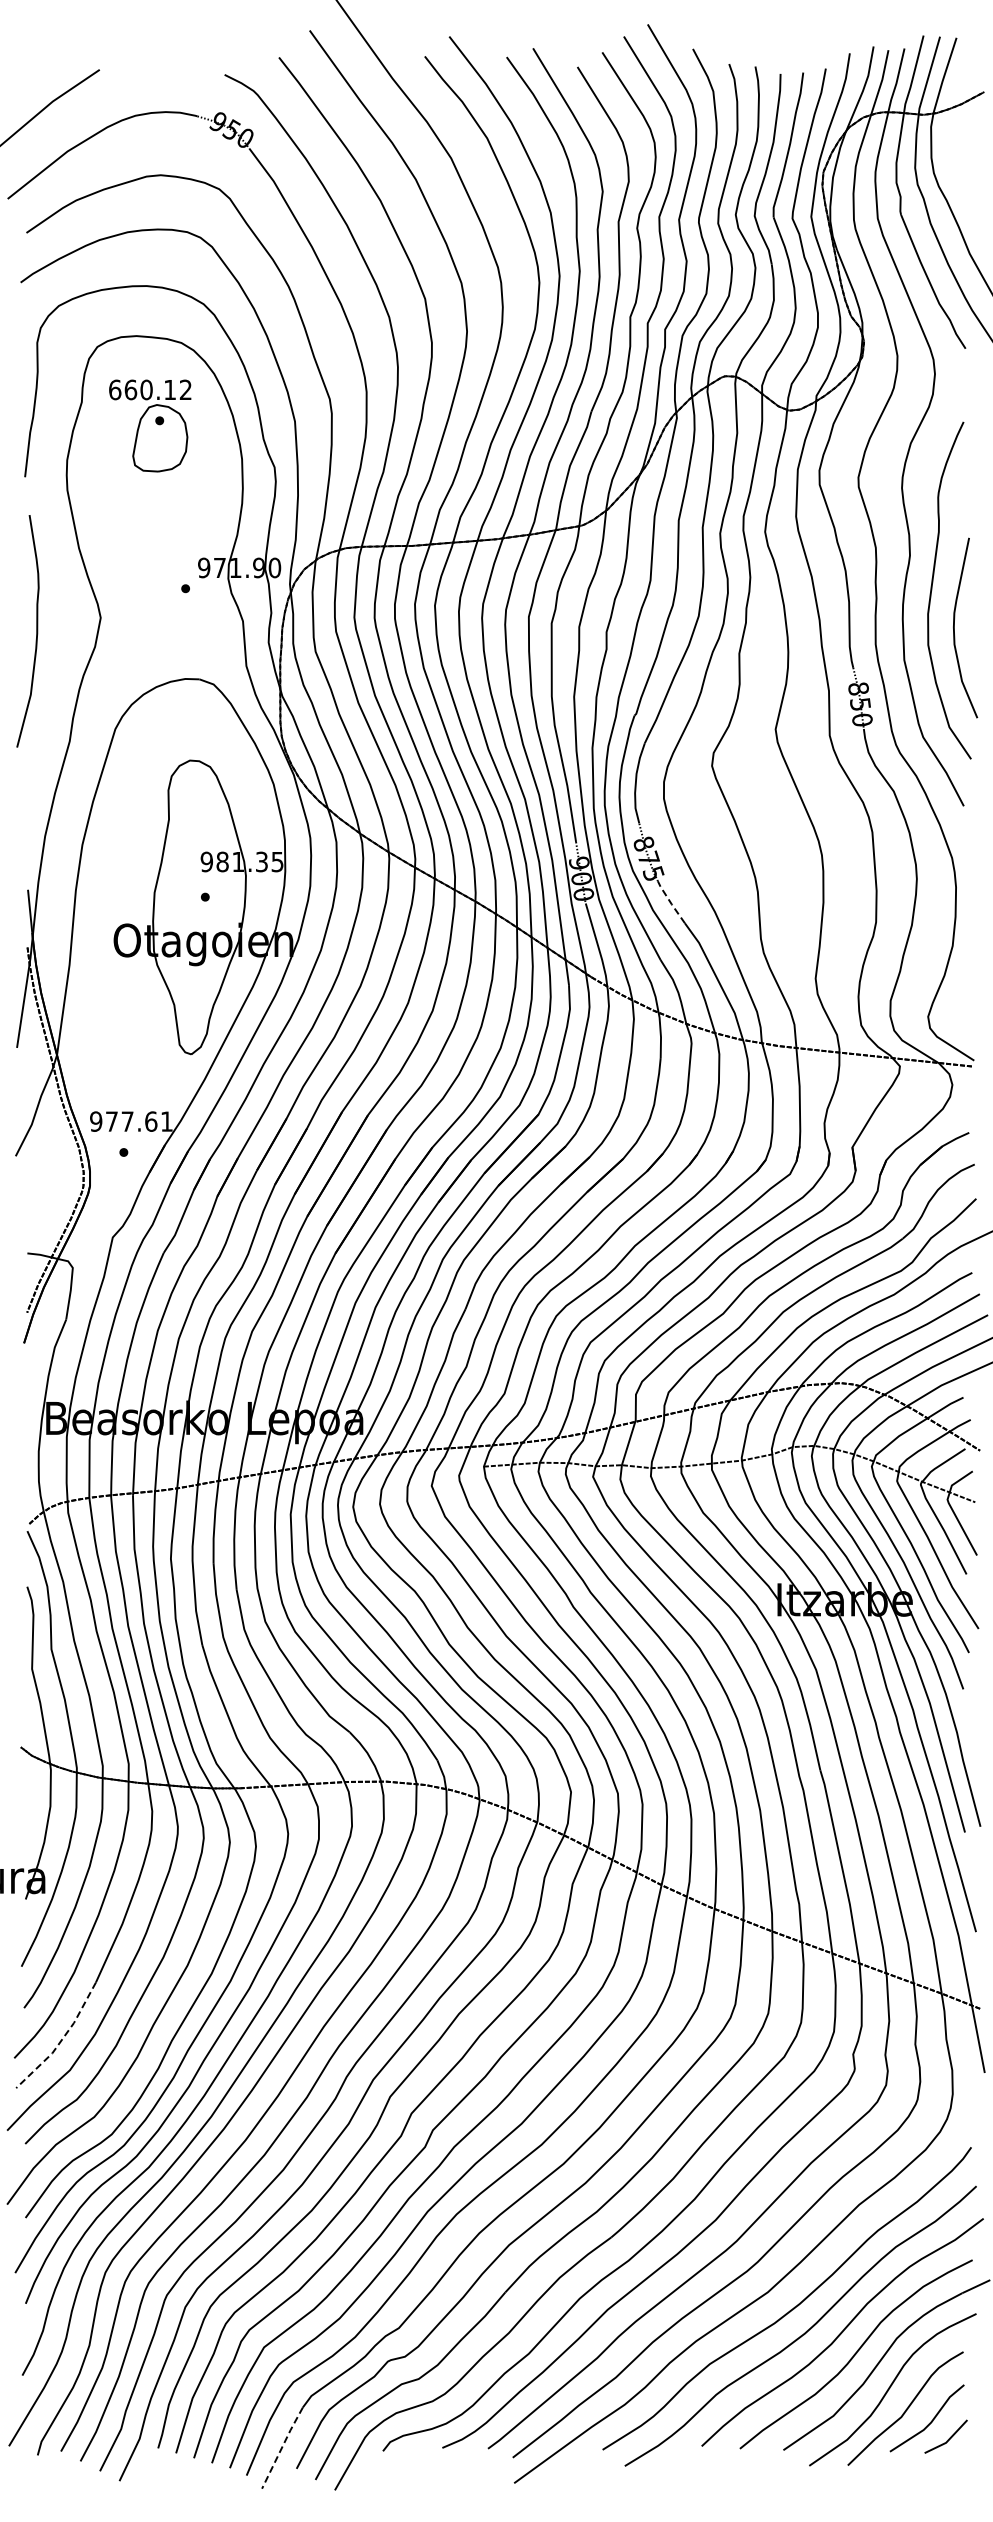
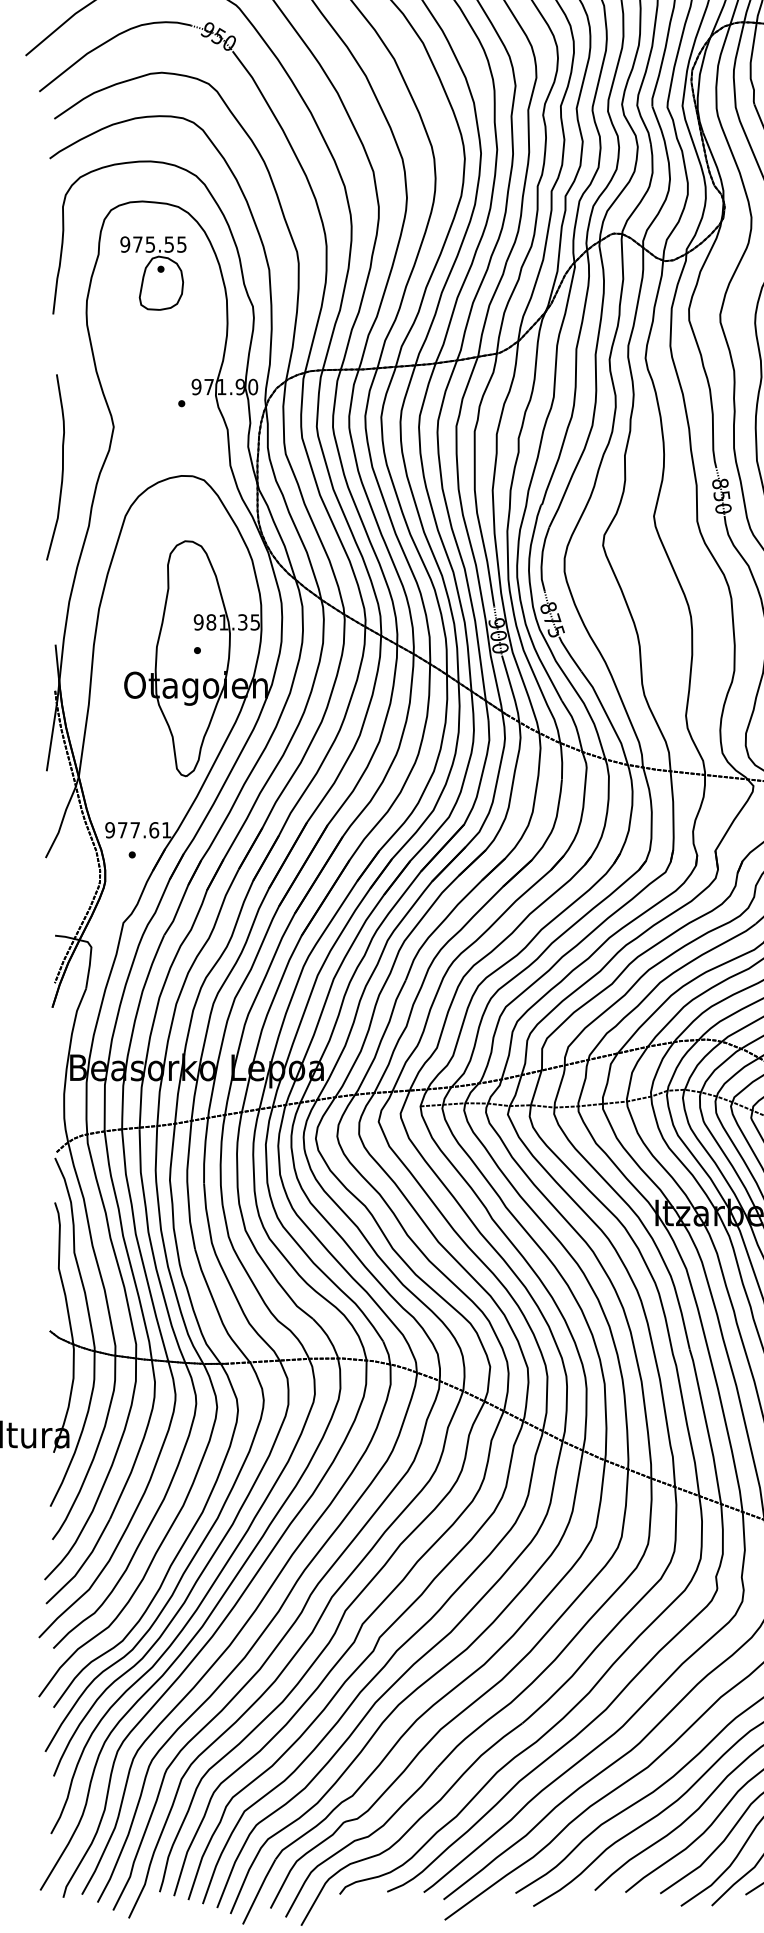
text: (150, 389) -> (153, 244), 660.12 -> 975.55
curve: (36, 631) -> (62, 467), moved
line: (670, 902) -> (569, 654), dashed -> solid
line: (62, 2039) -> (83, 1564), dashed -> solid
line: (281, 2447) -> (258, 1891), dashed -> solid

